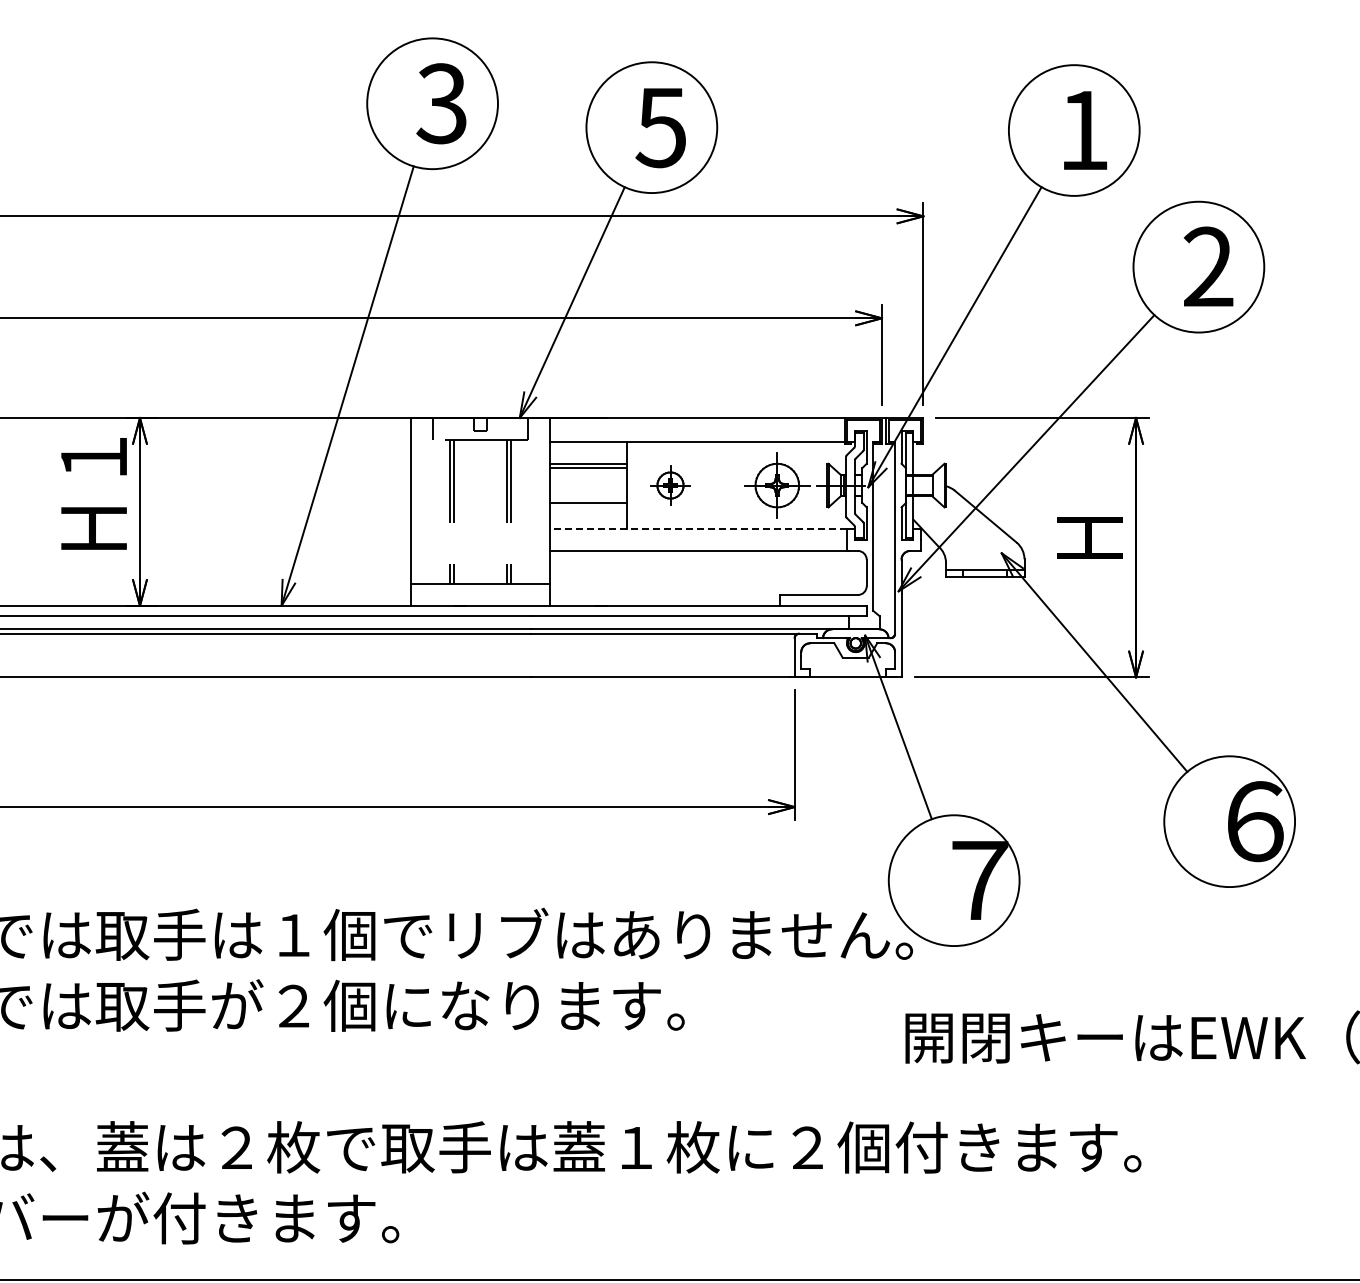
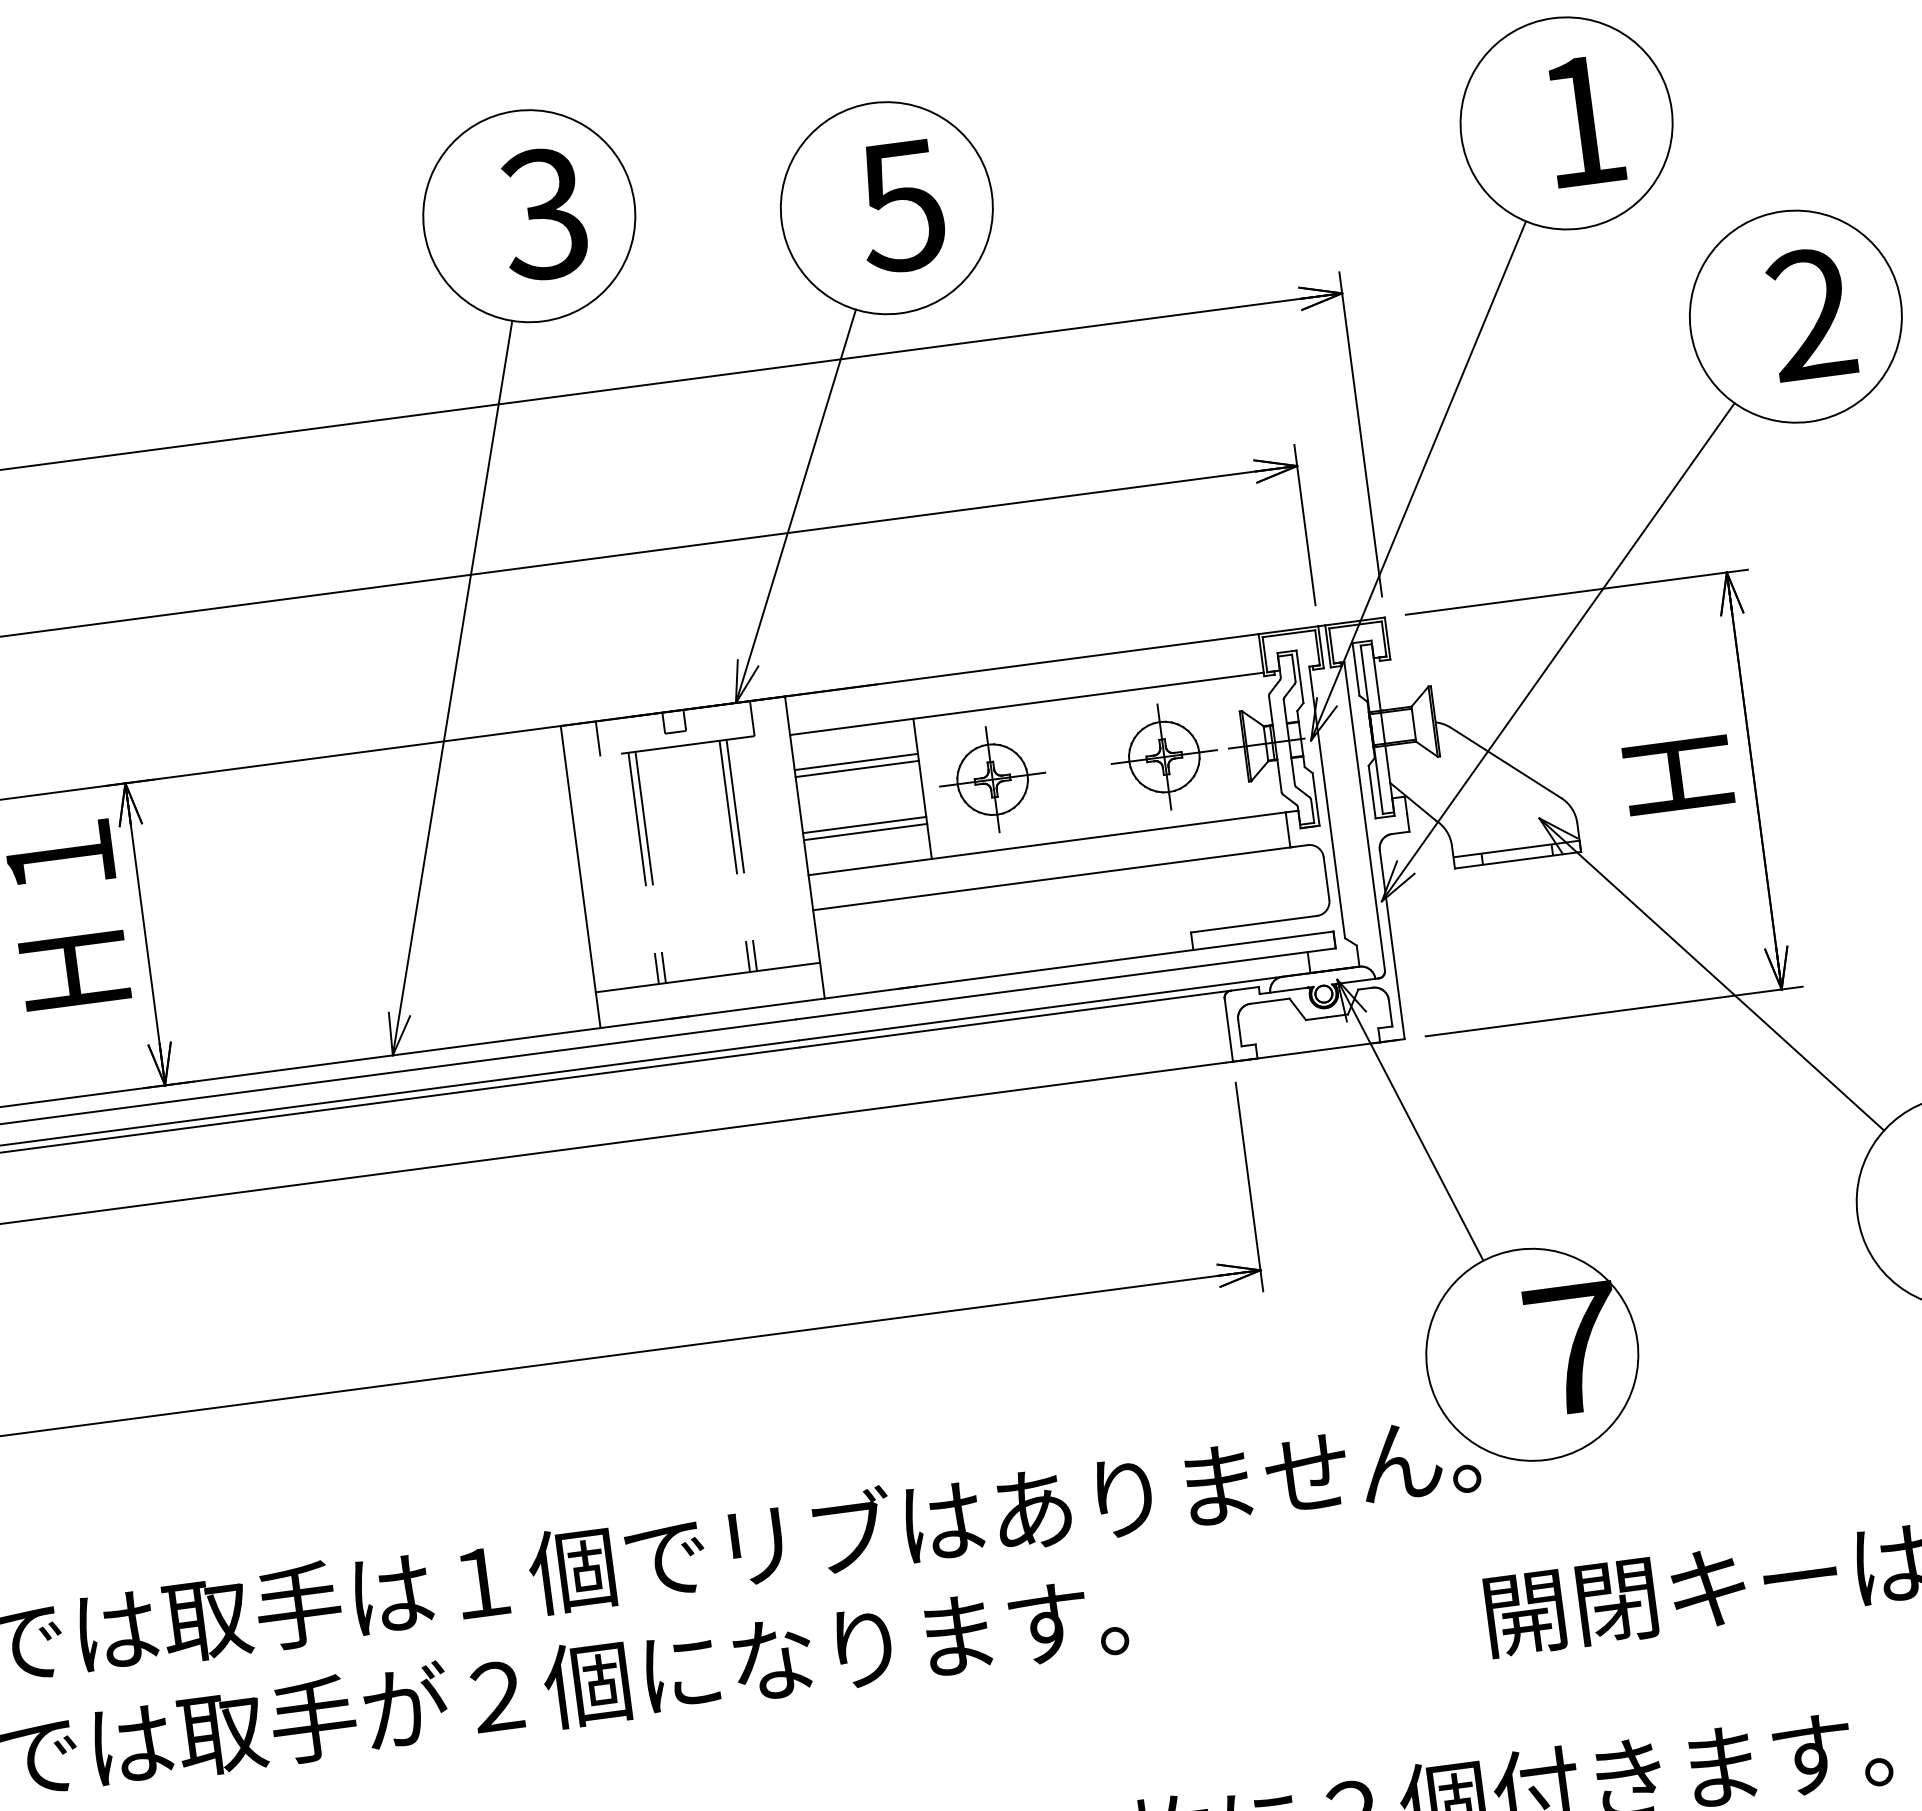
part: (670, 485) -> (992, 779), size x1.67
line: (588, 507) -> (865, 832), added
line: (698, 529) -> (1046, 844), dashed -> solid

